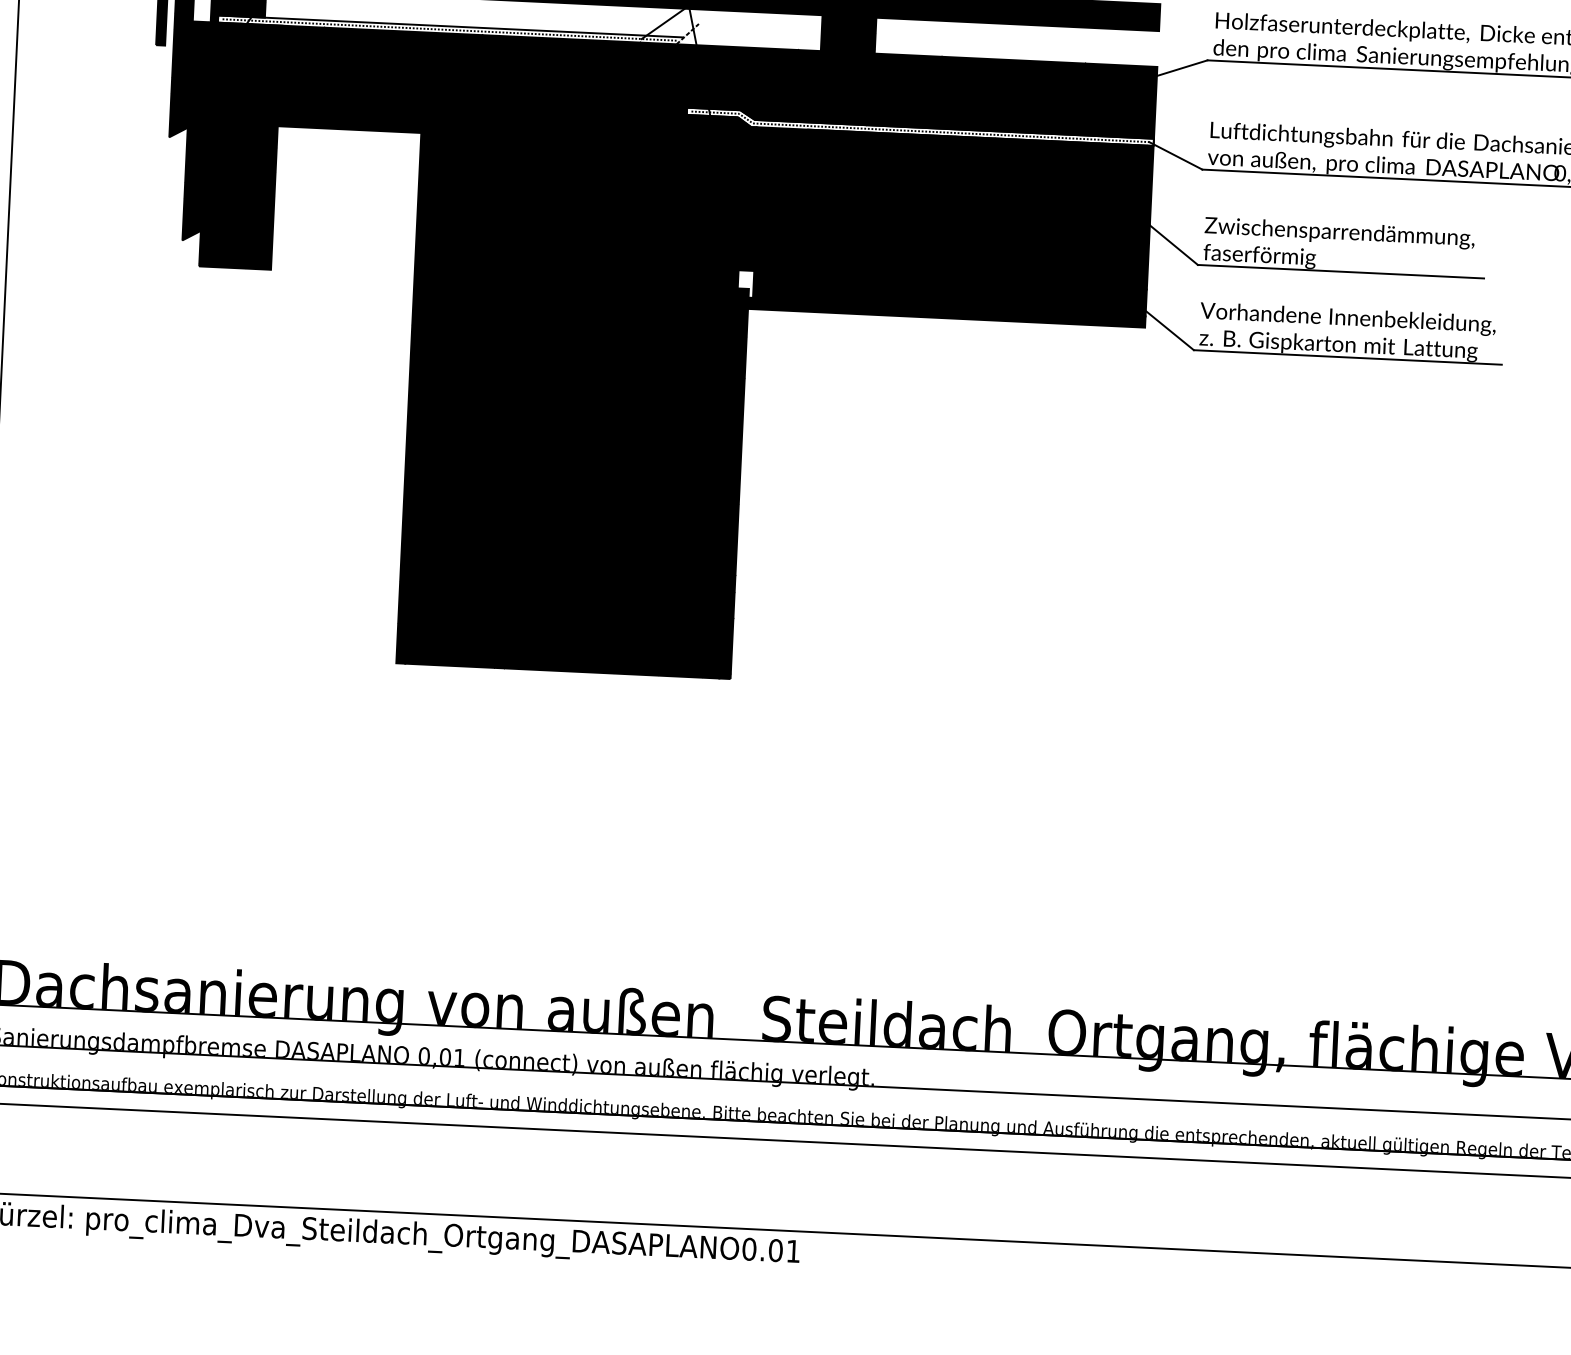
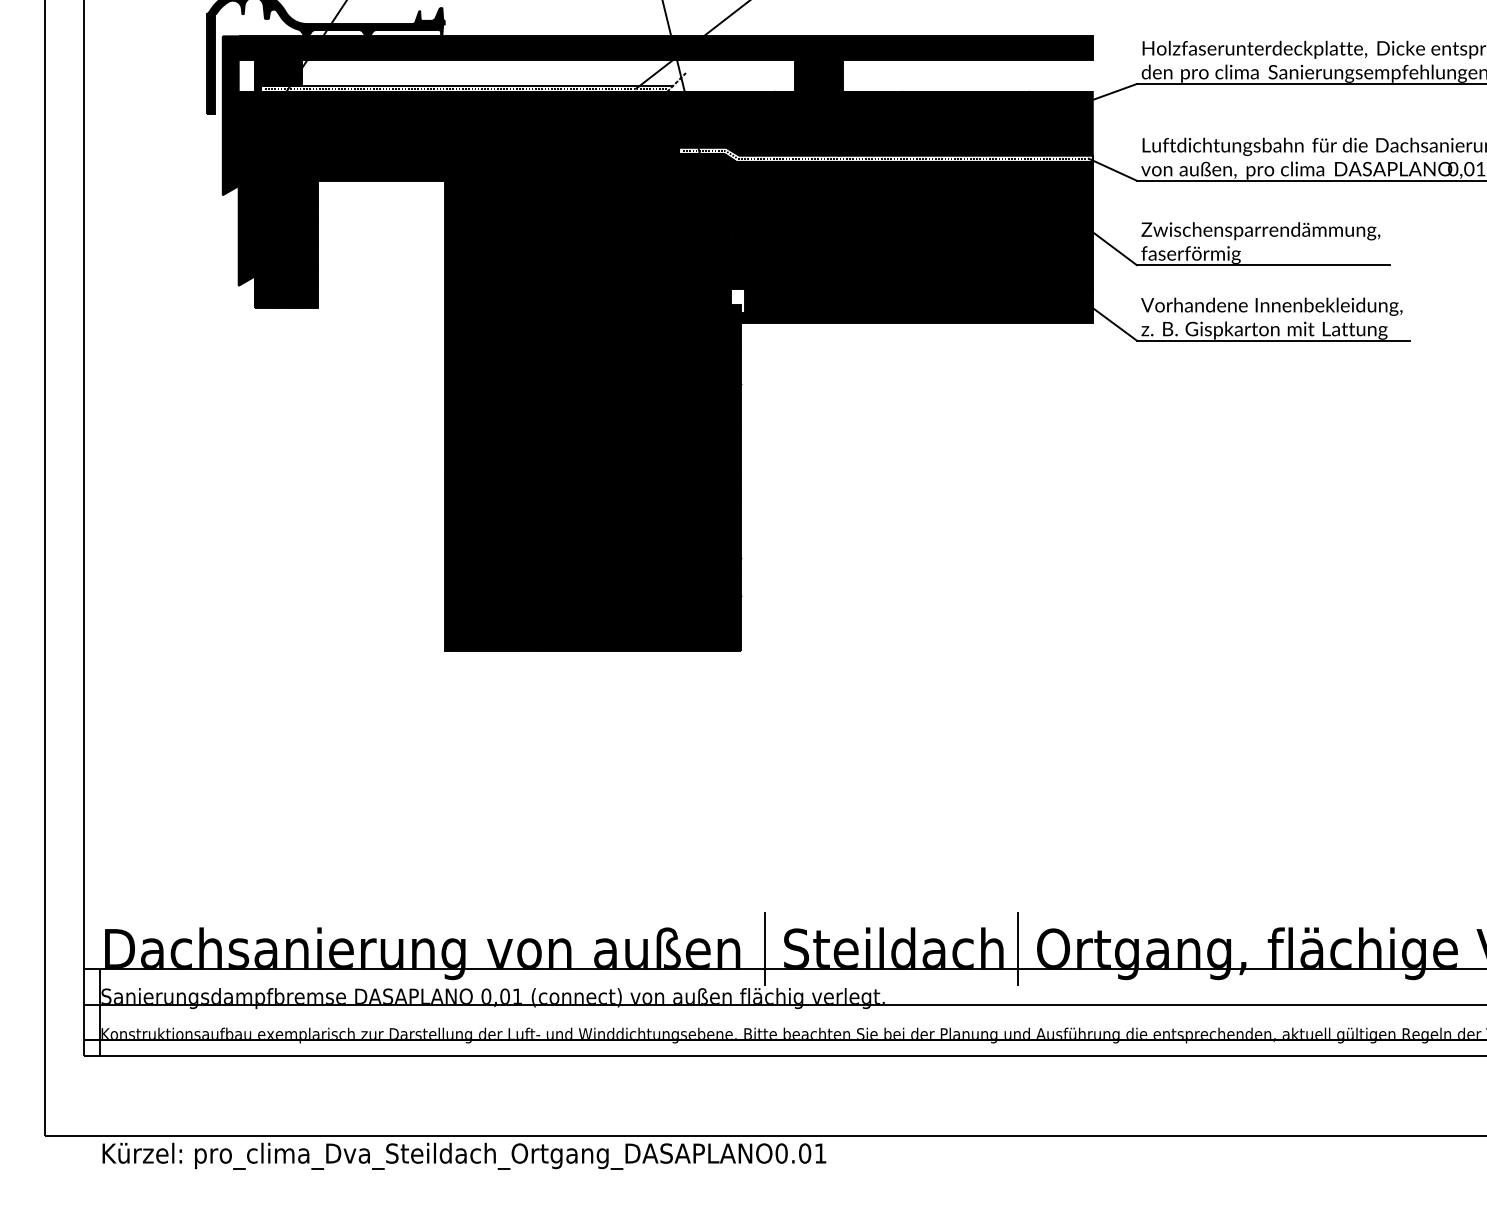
line: (740, 1016) -> (764, 948), added
line: (1027, 1030) -> (1018, 948), added

